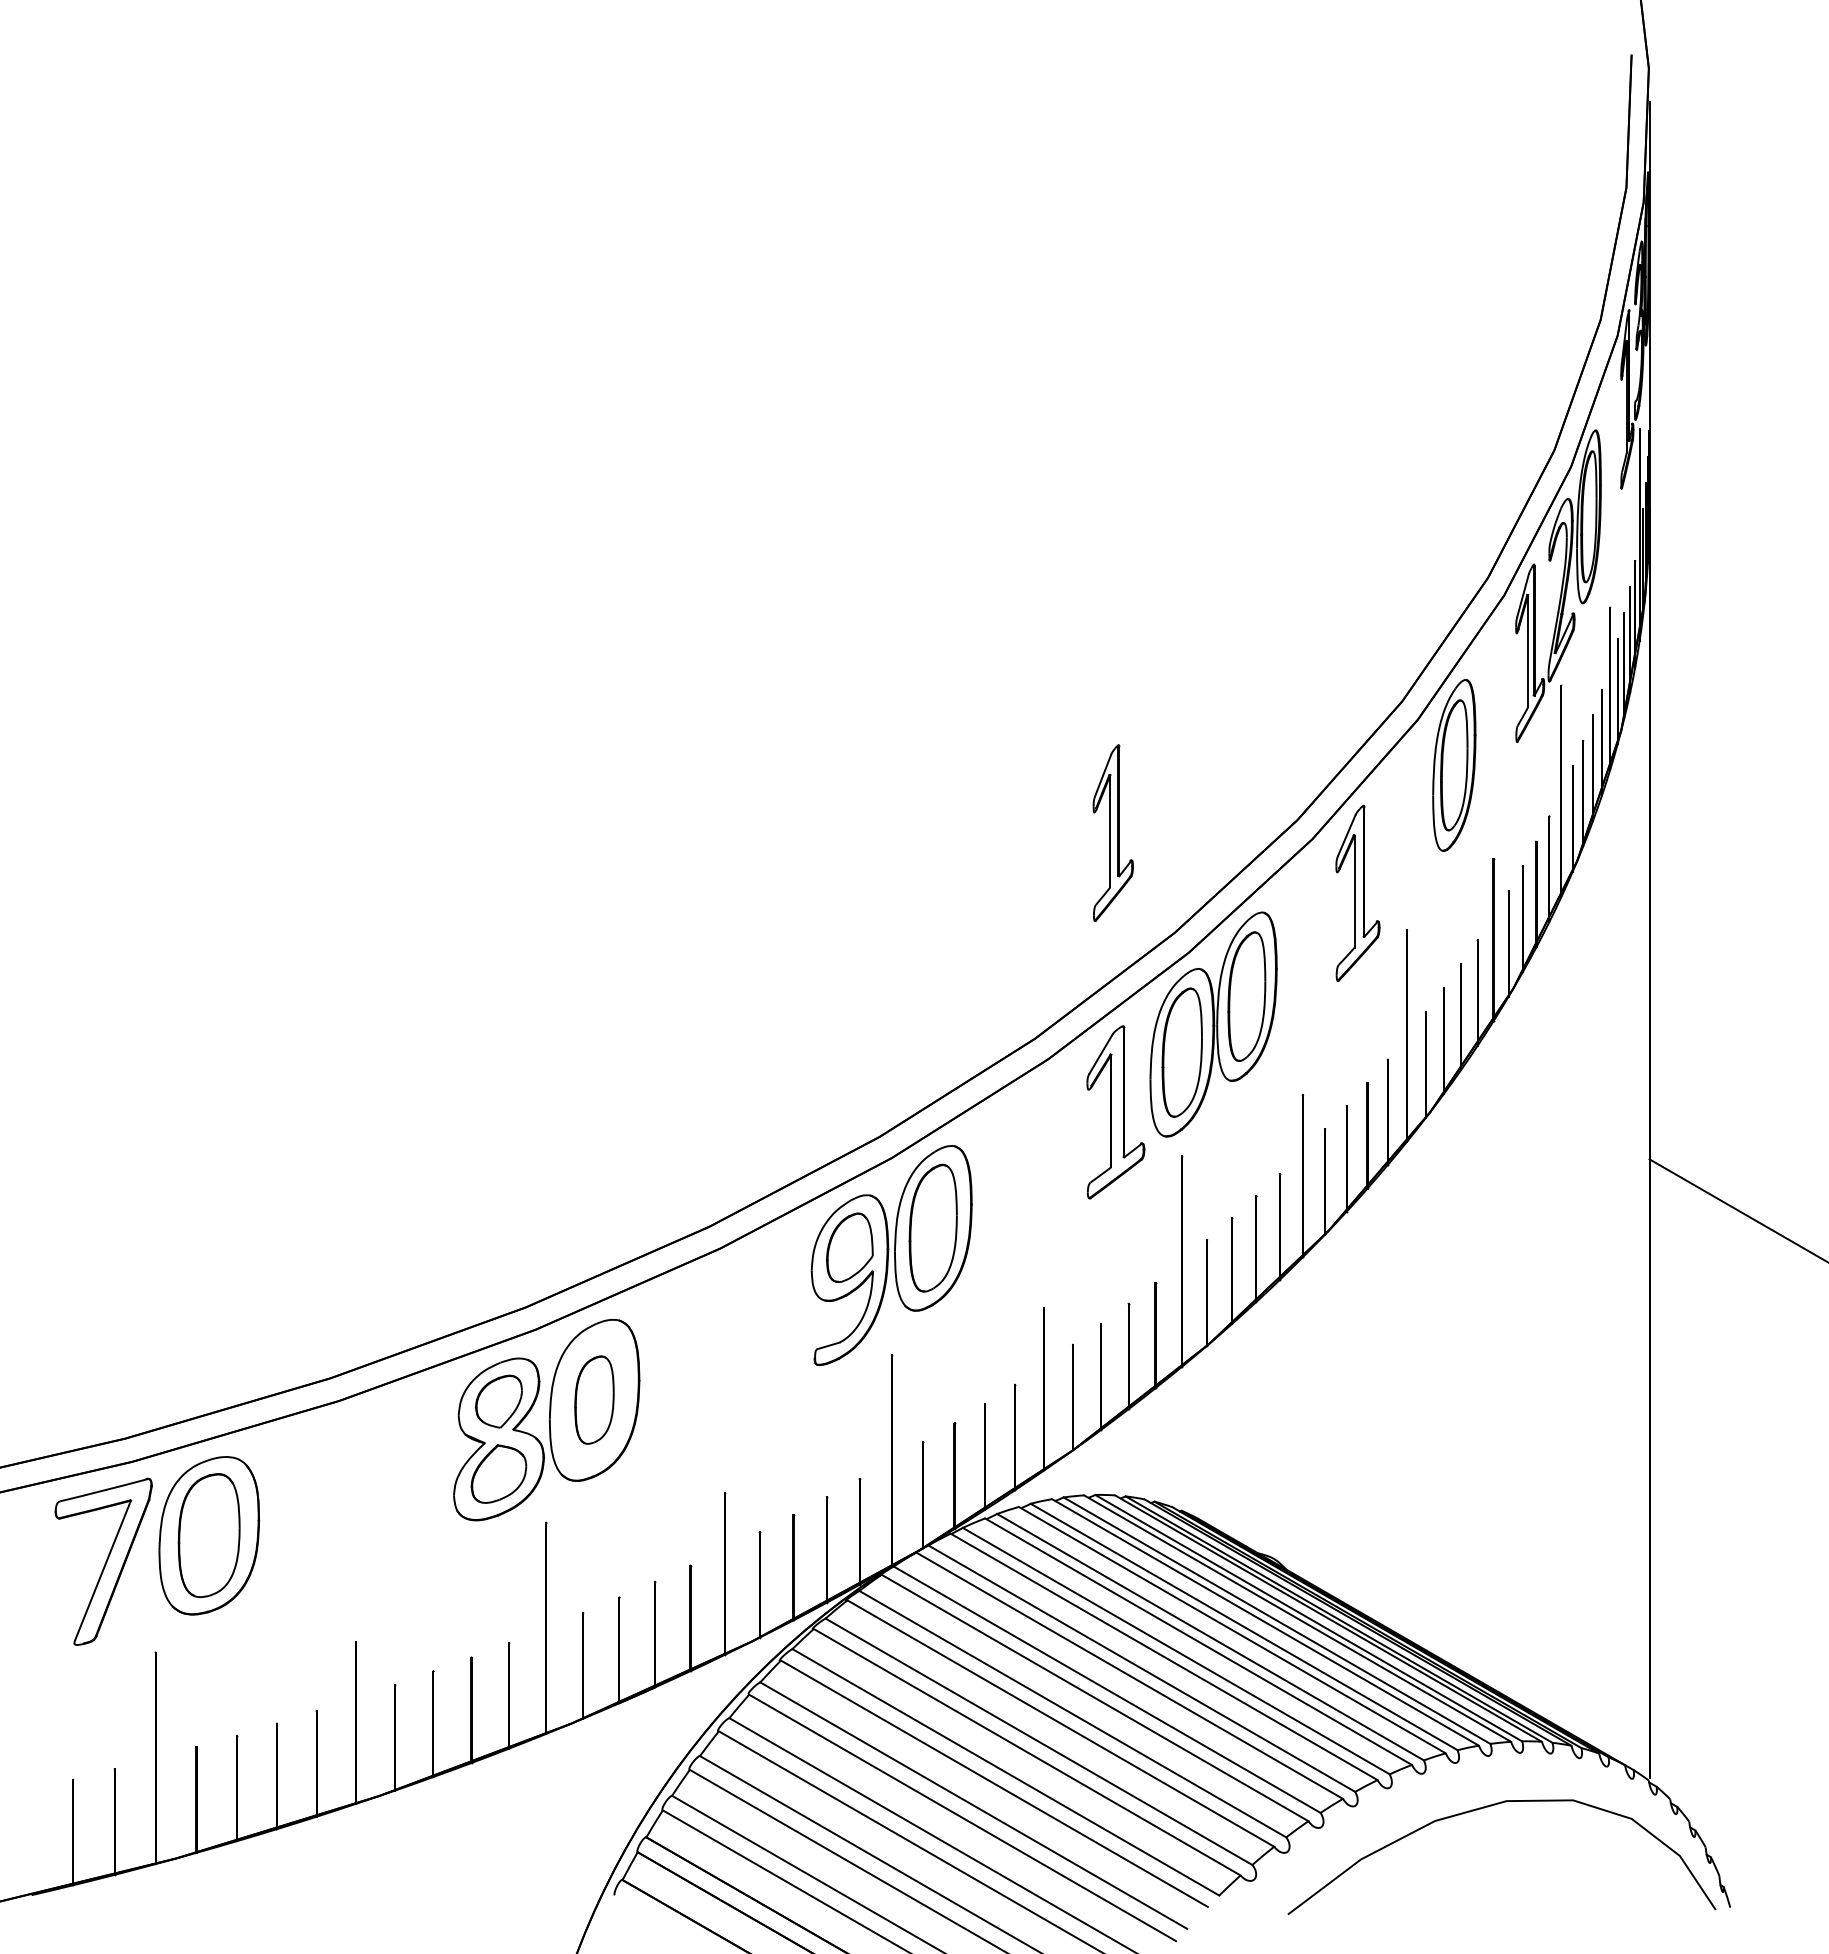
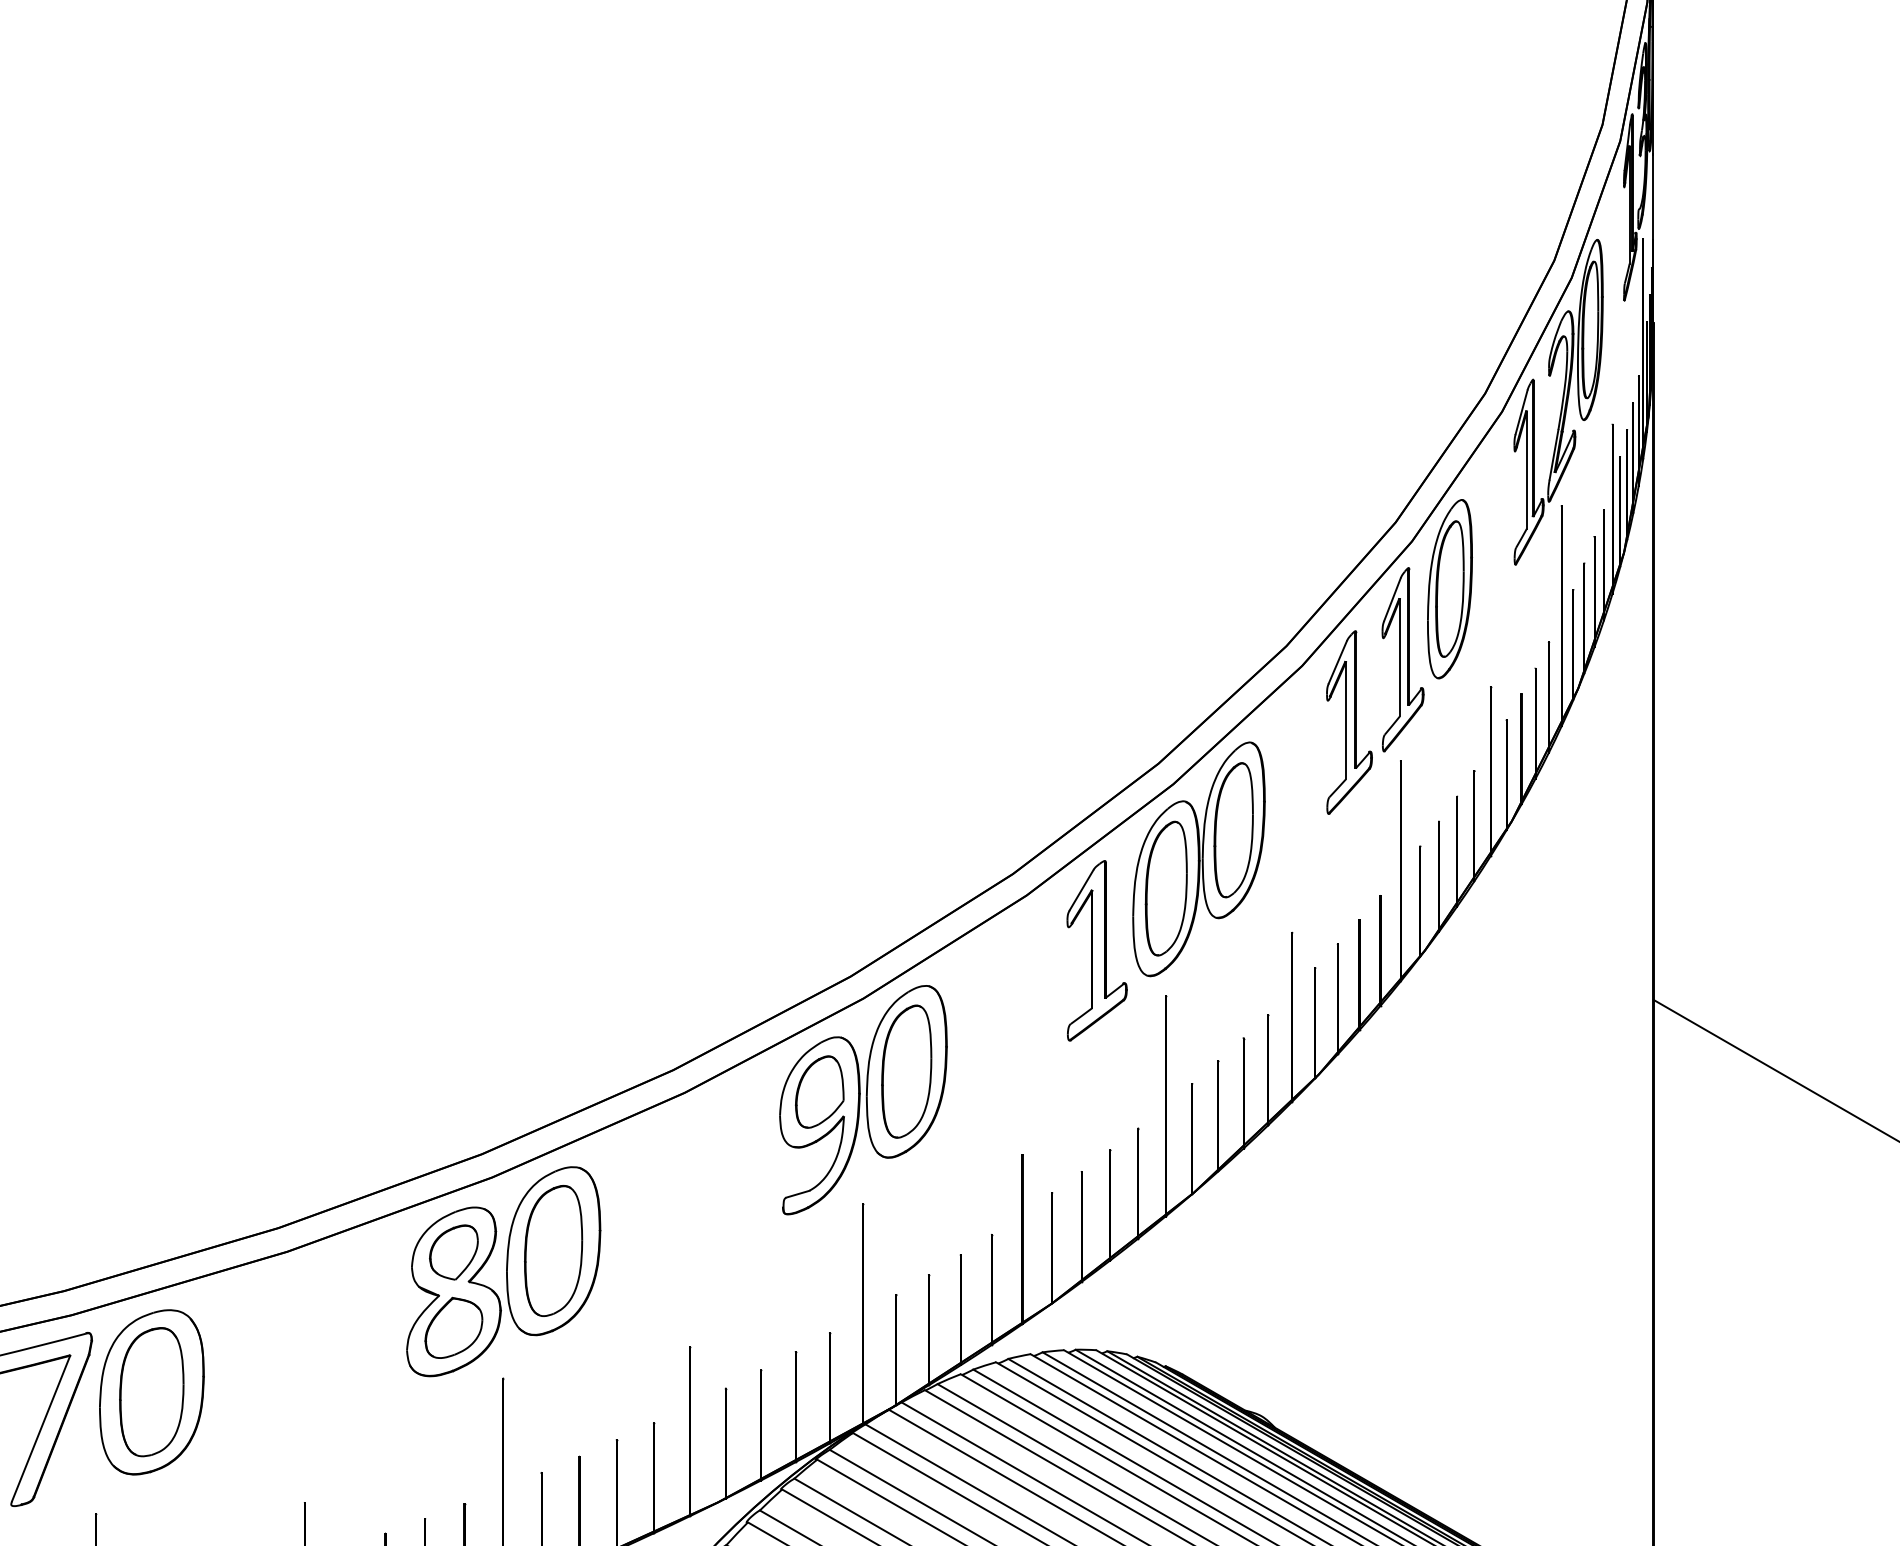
part: (1112, 832) -> (1402, 659), moved
part: (594, 1399) -> (553, 1250), size x1.43

